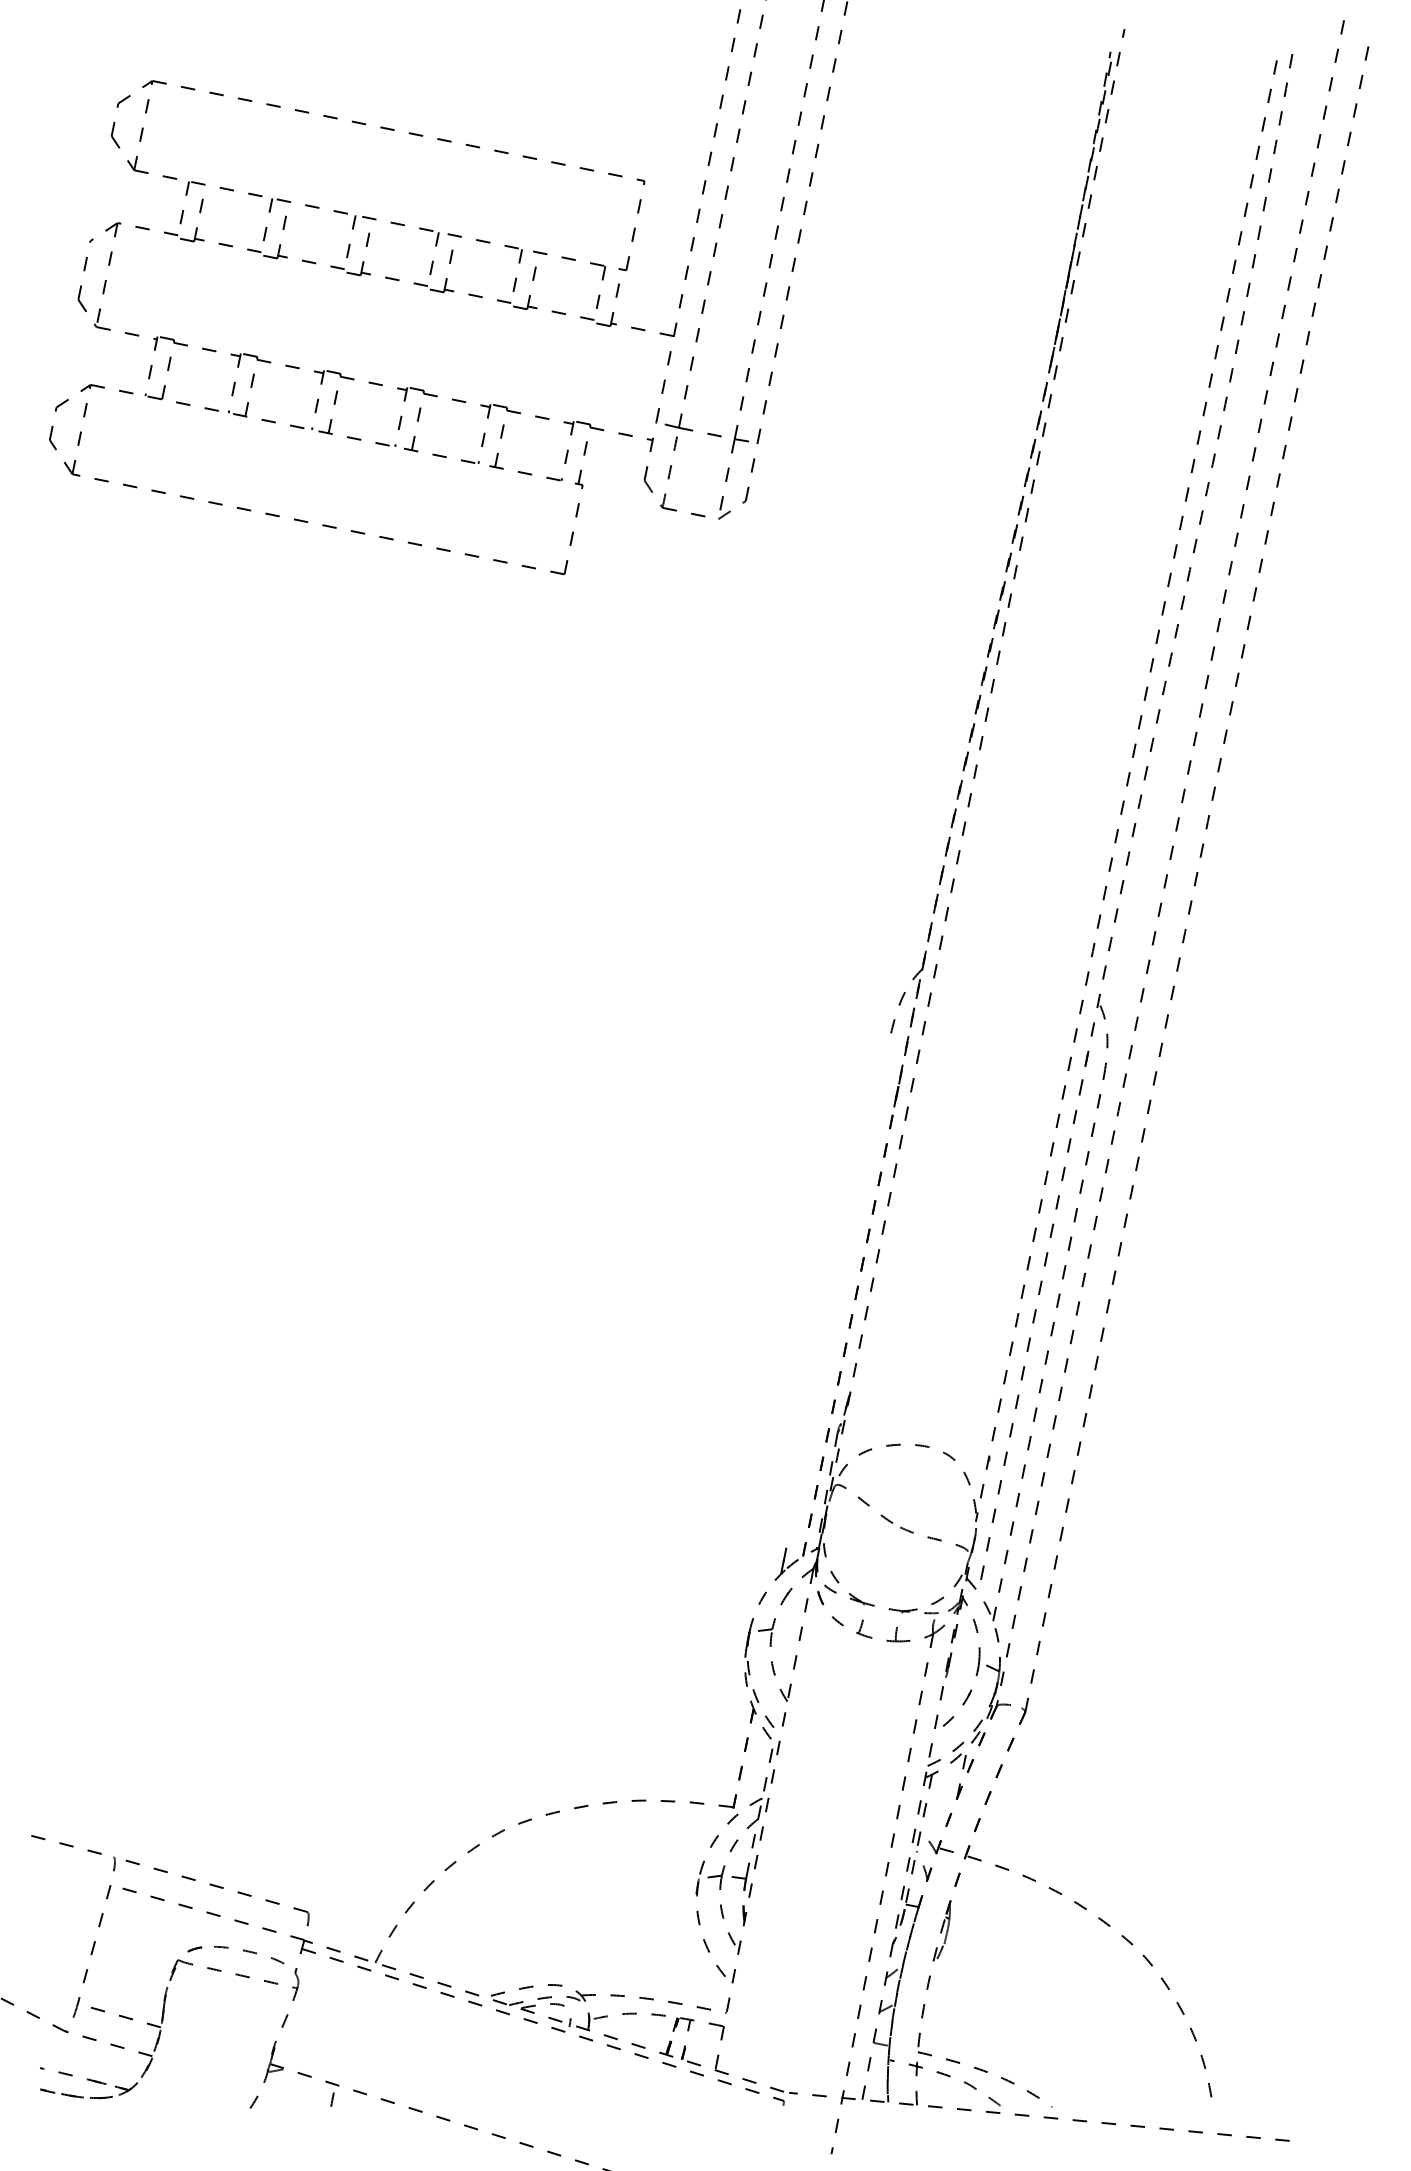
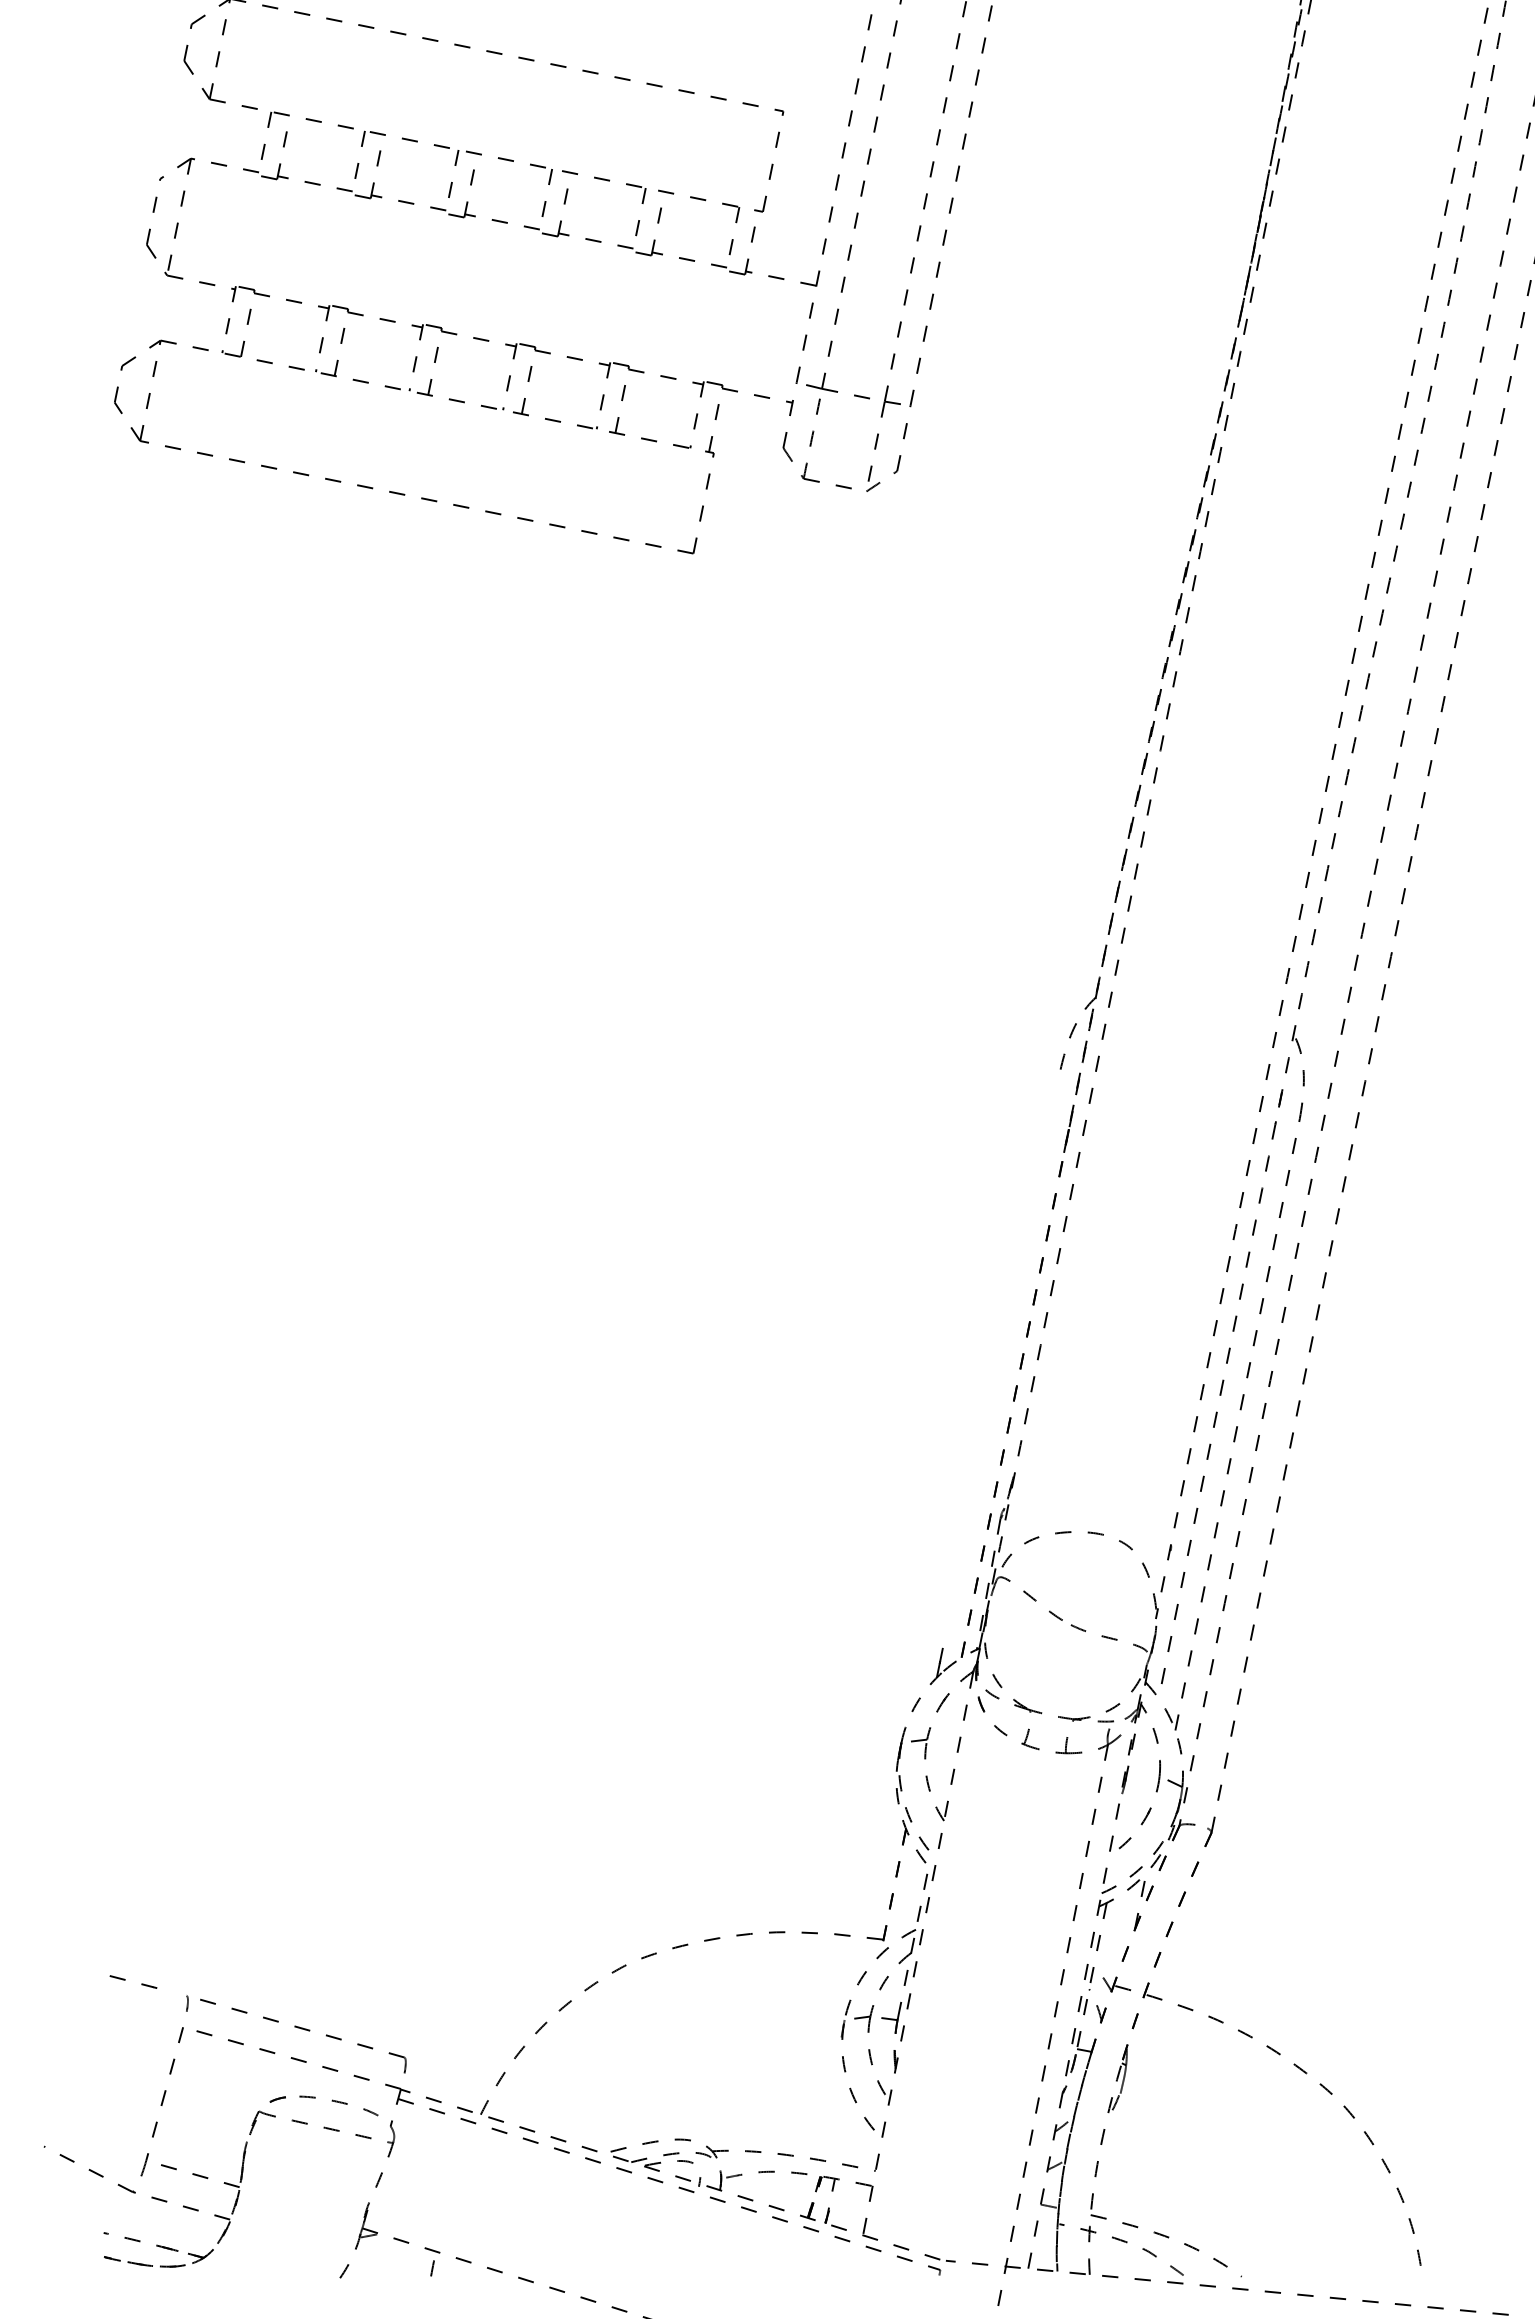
part: (66, 1844) -> (133, 1981), size x0.6

